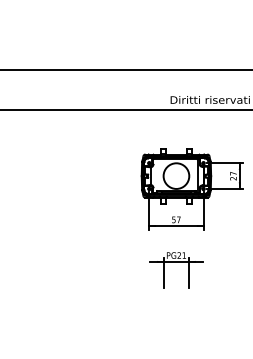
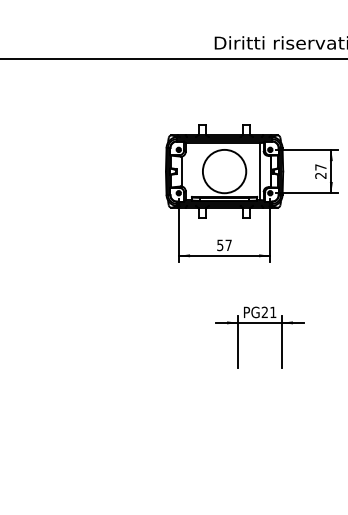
part: (176, 262) -> (260, 324), moved

